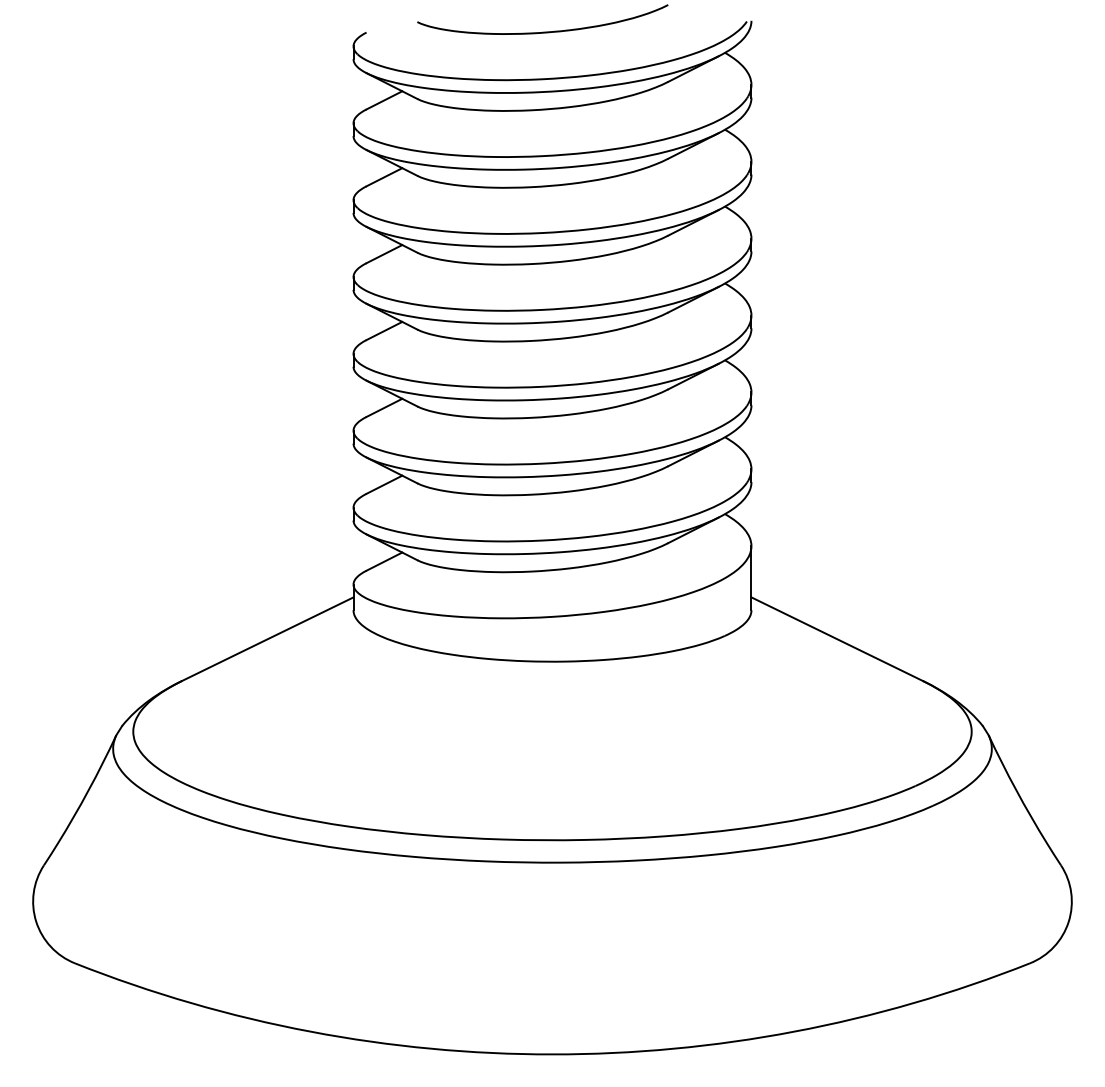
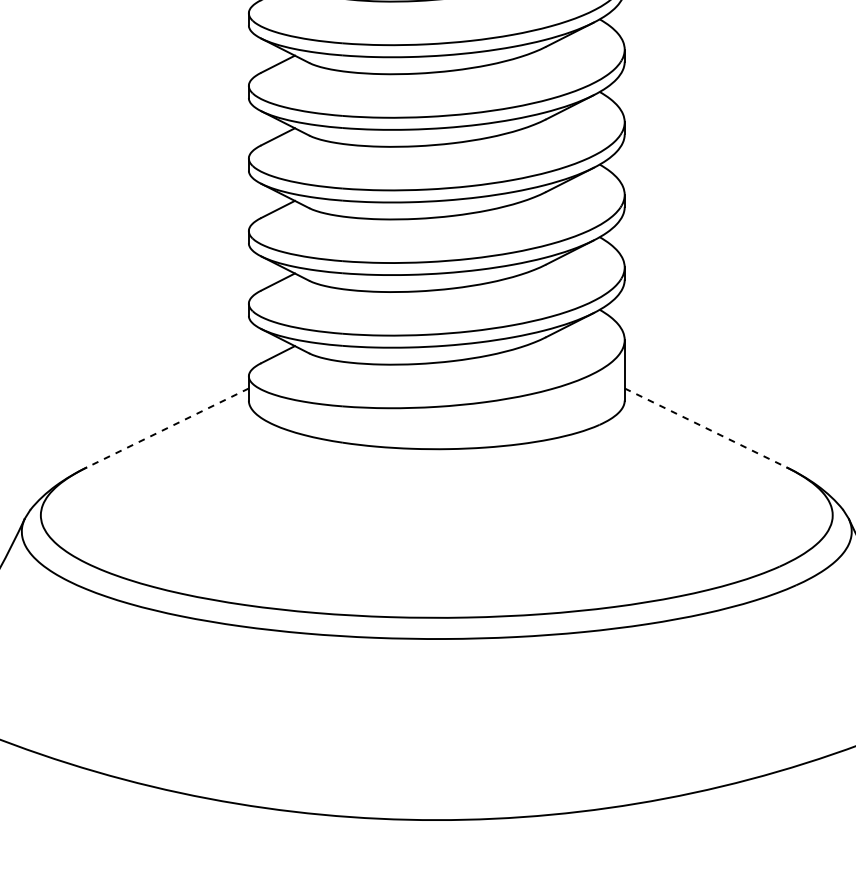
line: (267, 639) -> (167, 428), solid -> dashed
line: (837, 639) -> (705, 428), solid -> dashed

